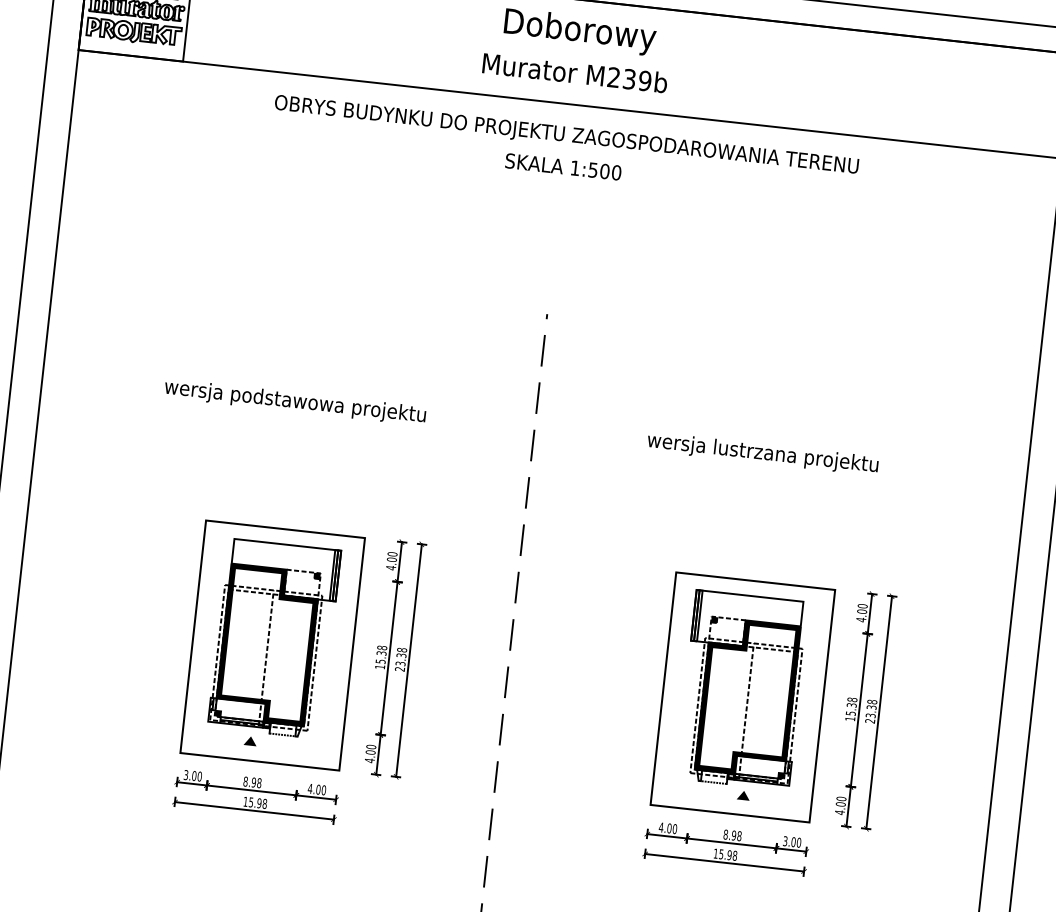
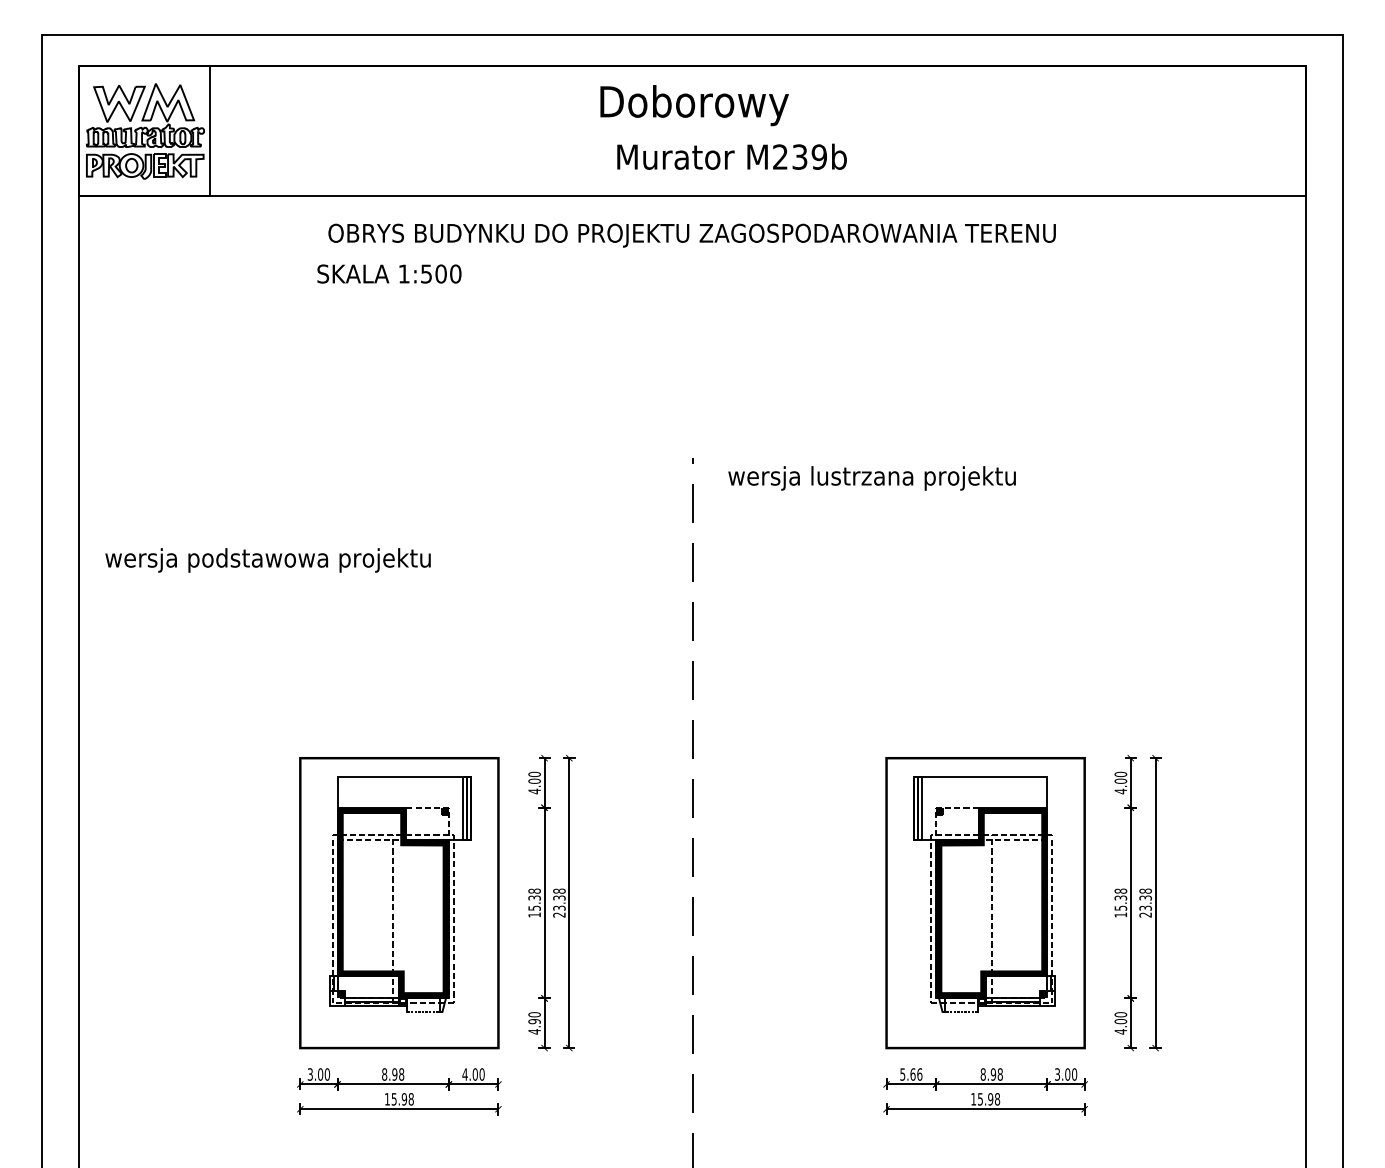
text: (574, 72) -> (731, 156), moved
text: (563, 166) -> (389, 273), moved
text: (294, 402) -> (267, 560), moved
text: (762, 453) -> (871, 478), moved
fill: (250, 740) -> (384, 1023), removed
text: (370, 752) -> (534, 1021), 4.00 -> 4.90
fill: (743, 795) -> (999, 1023), removed
text: (668, 828) -> (911, 1074), 4.00 -> 5.66

